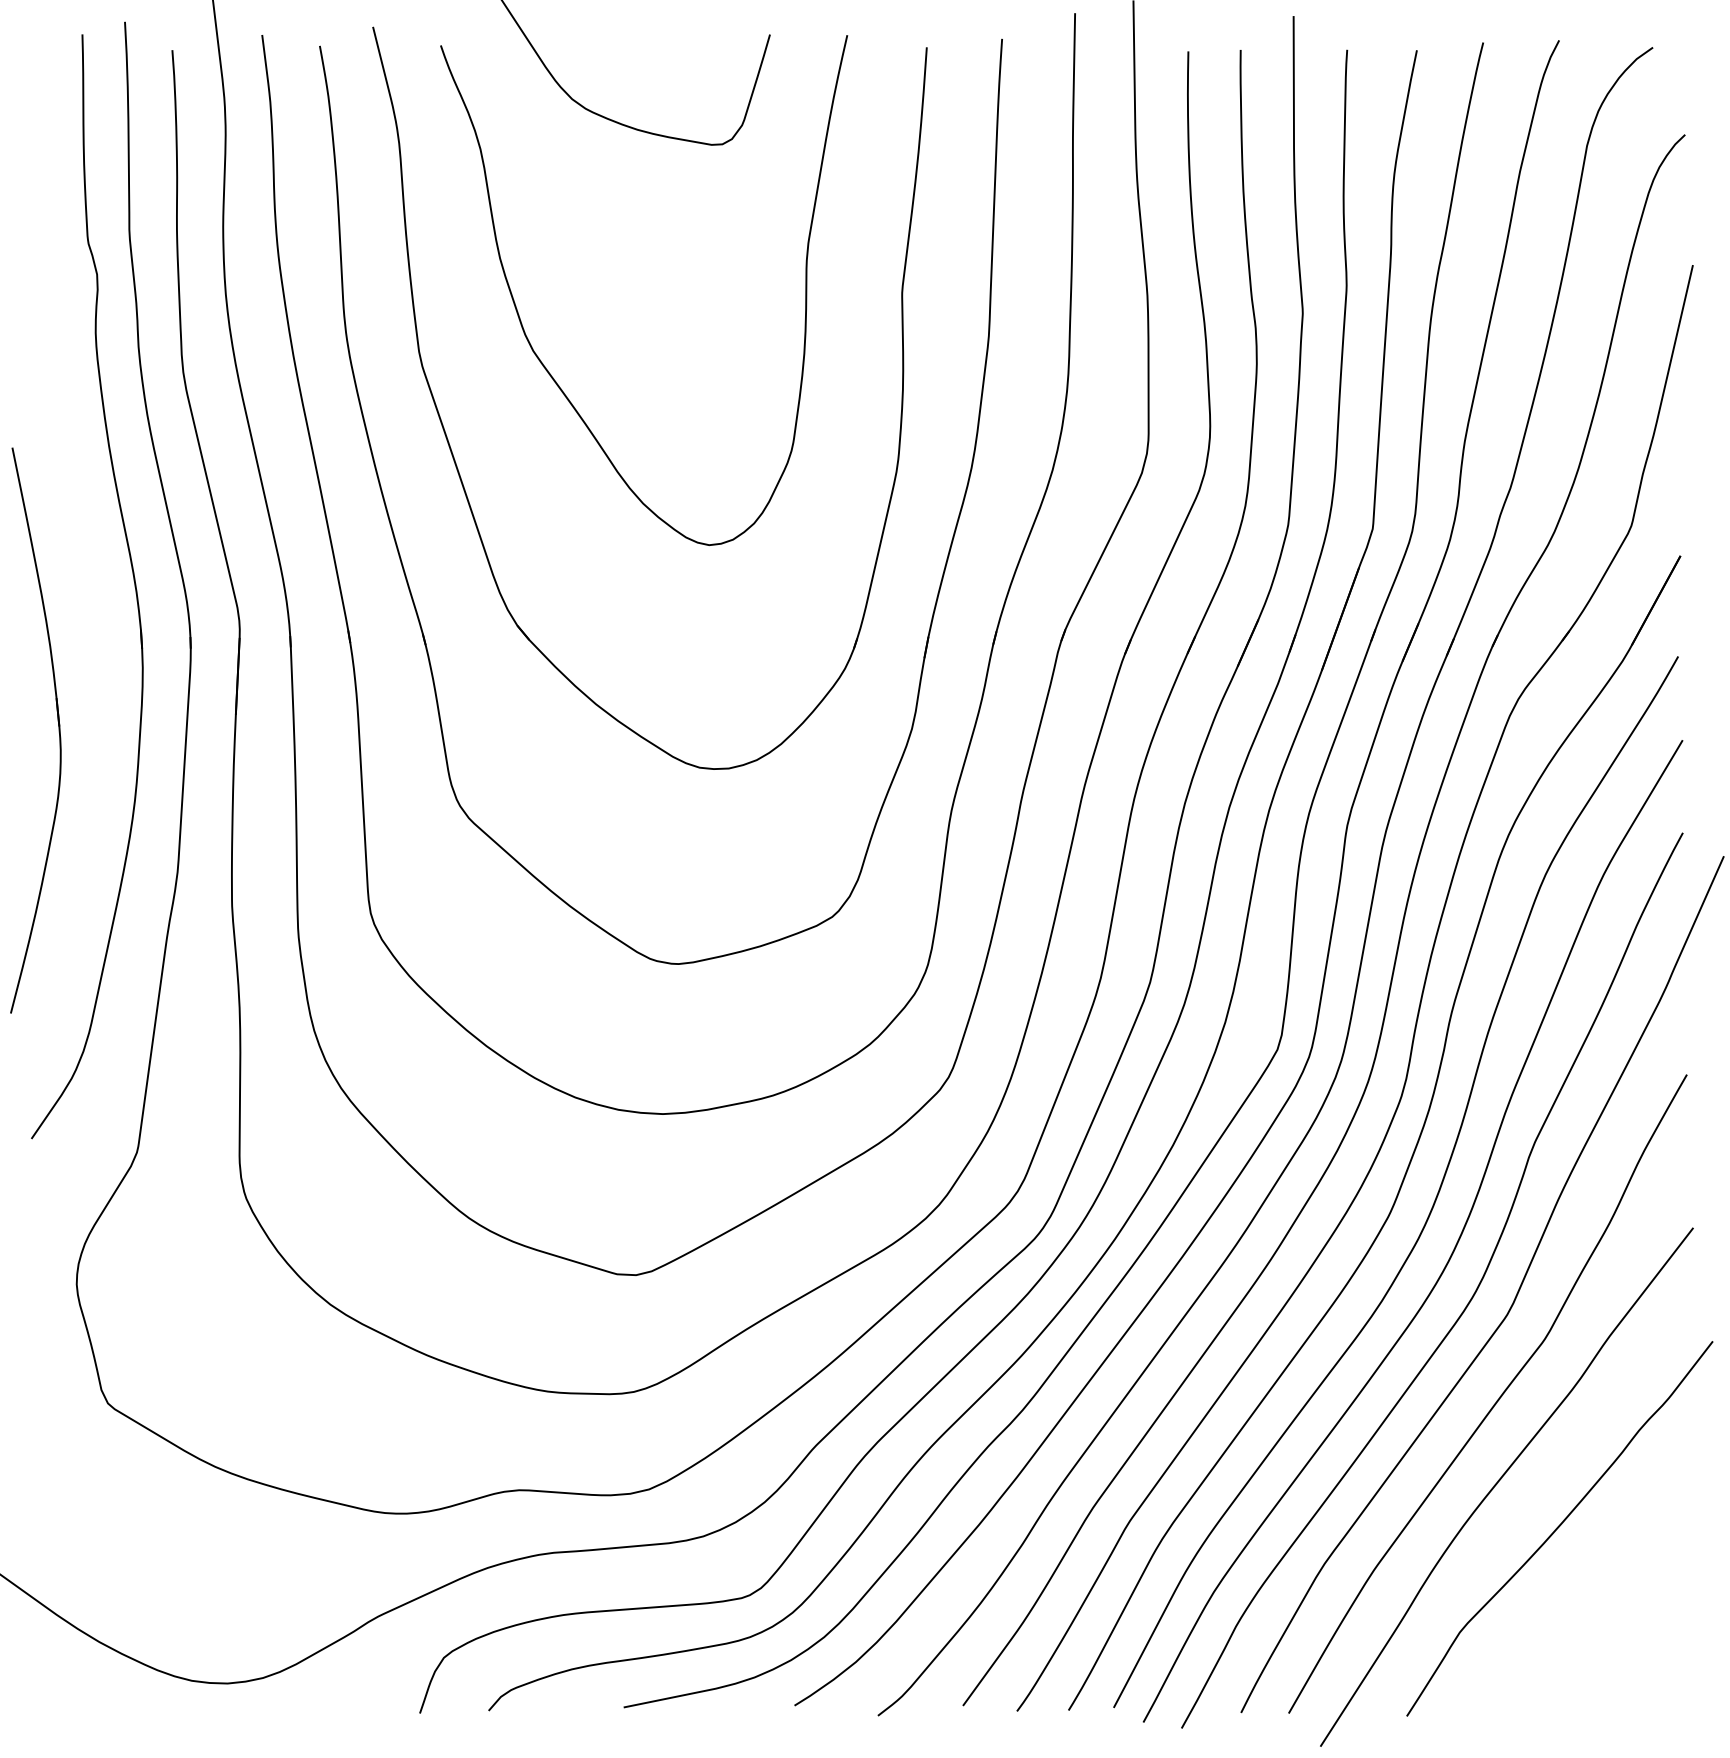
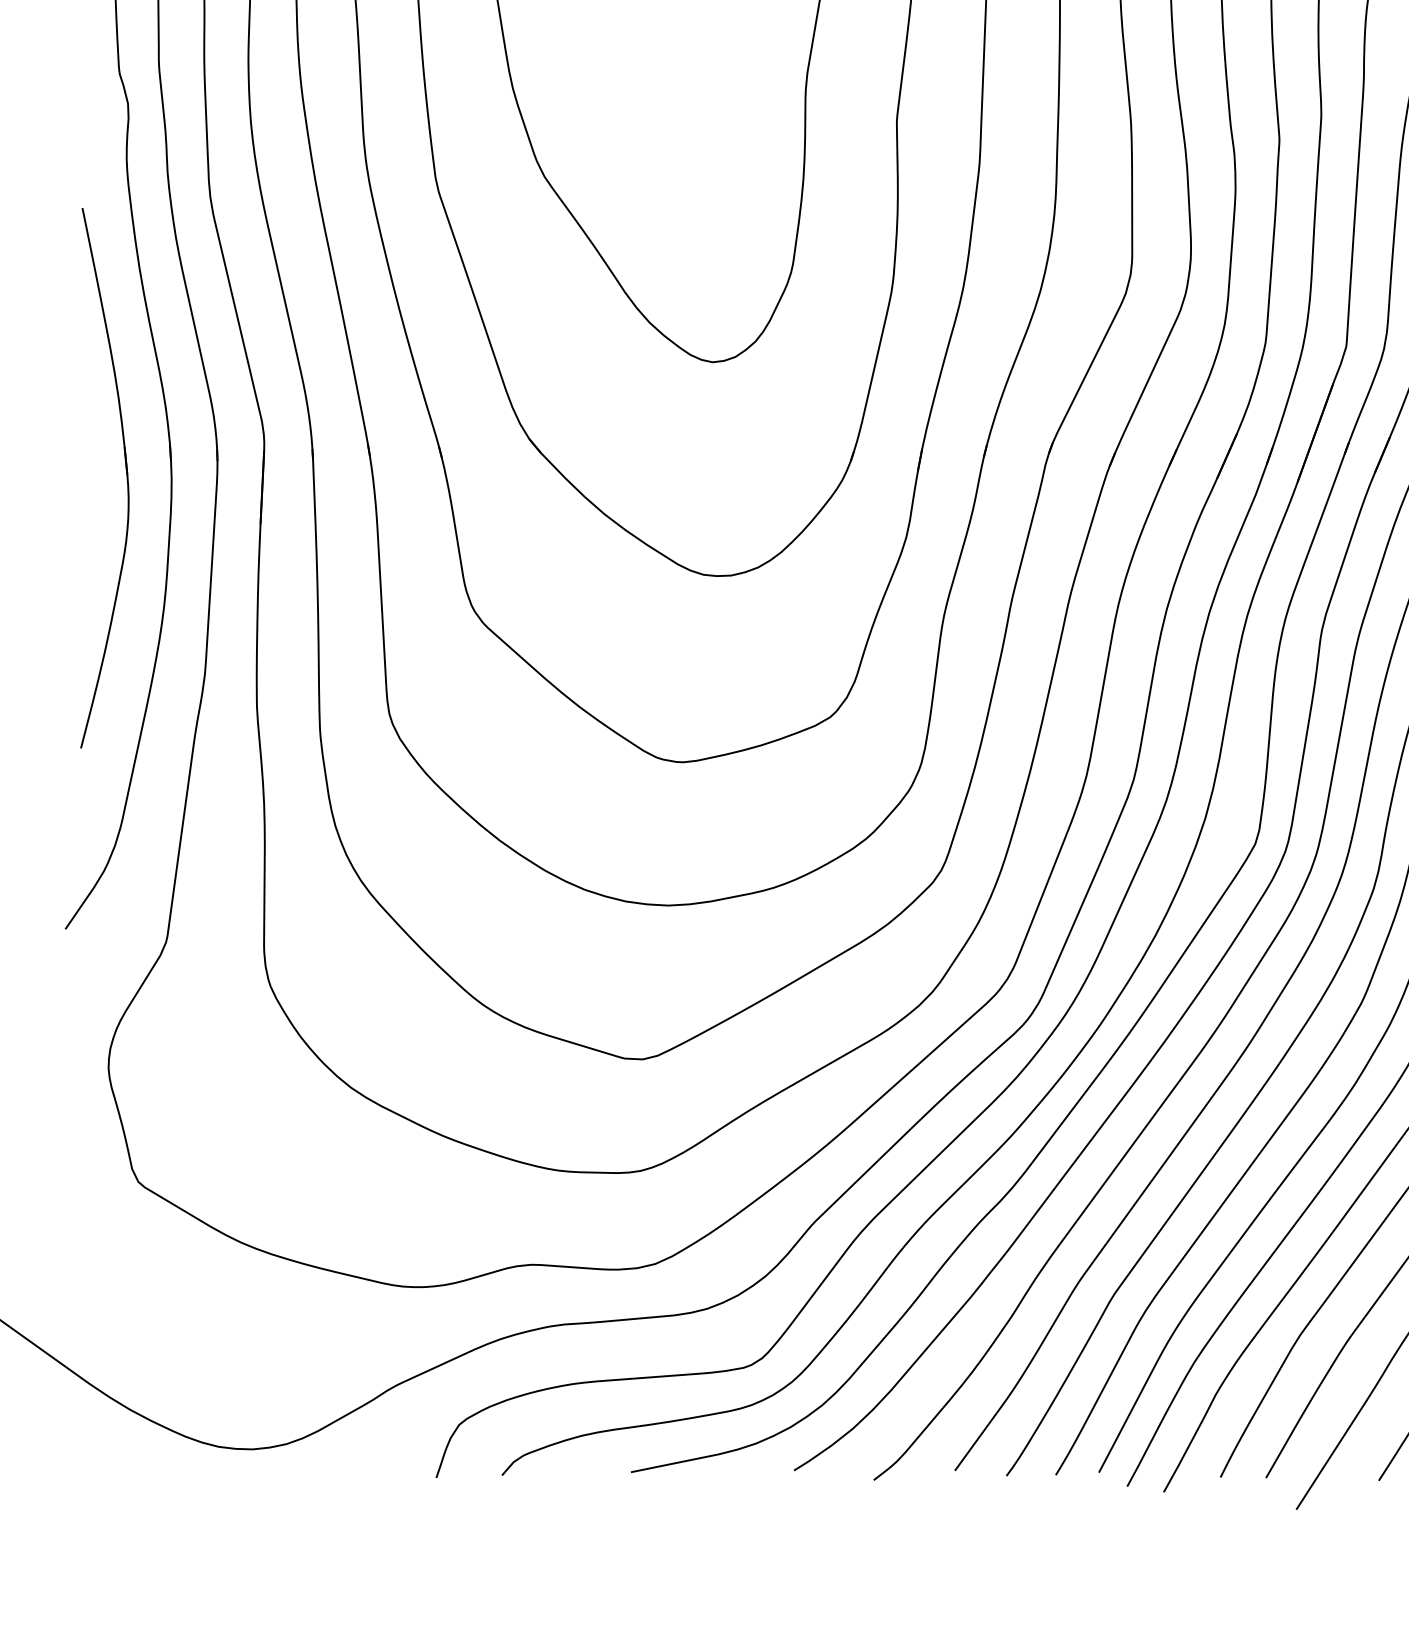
part: (58, 730) -> (126, 478), moved

